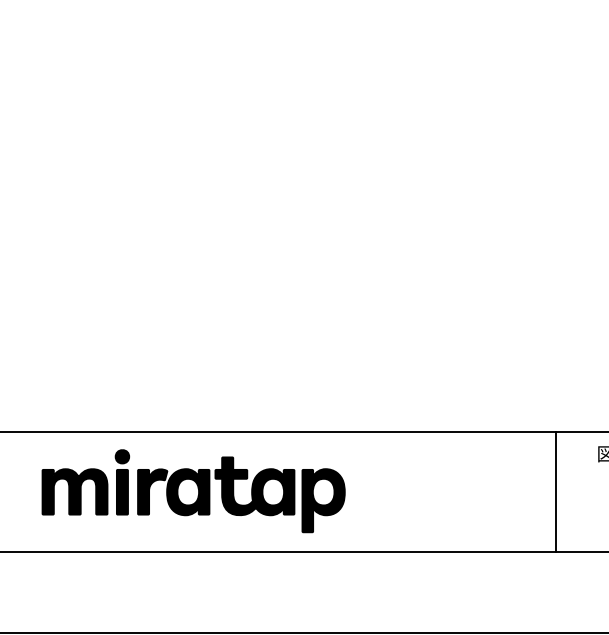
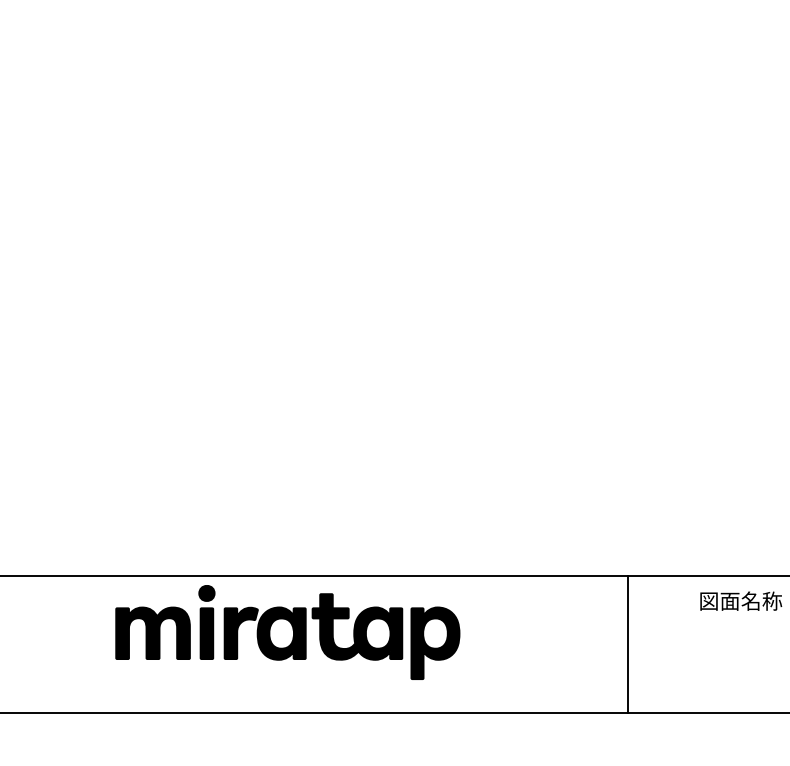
part: (193, 491) -> (287, 632), moved
line: (556, 491) -> (627, 643), moved

